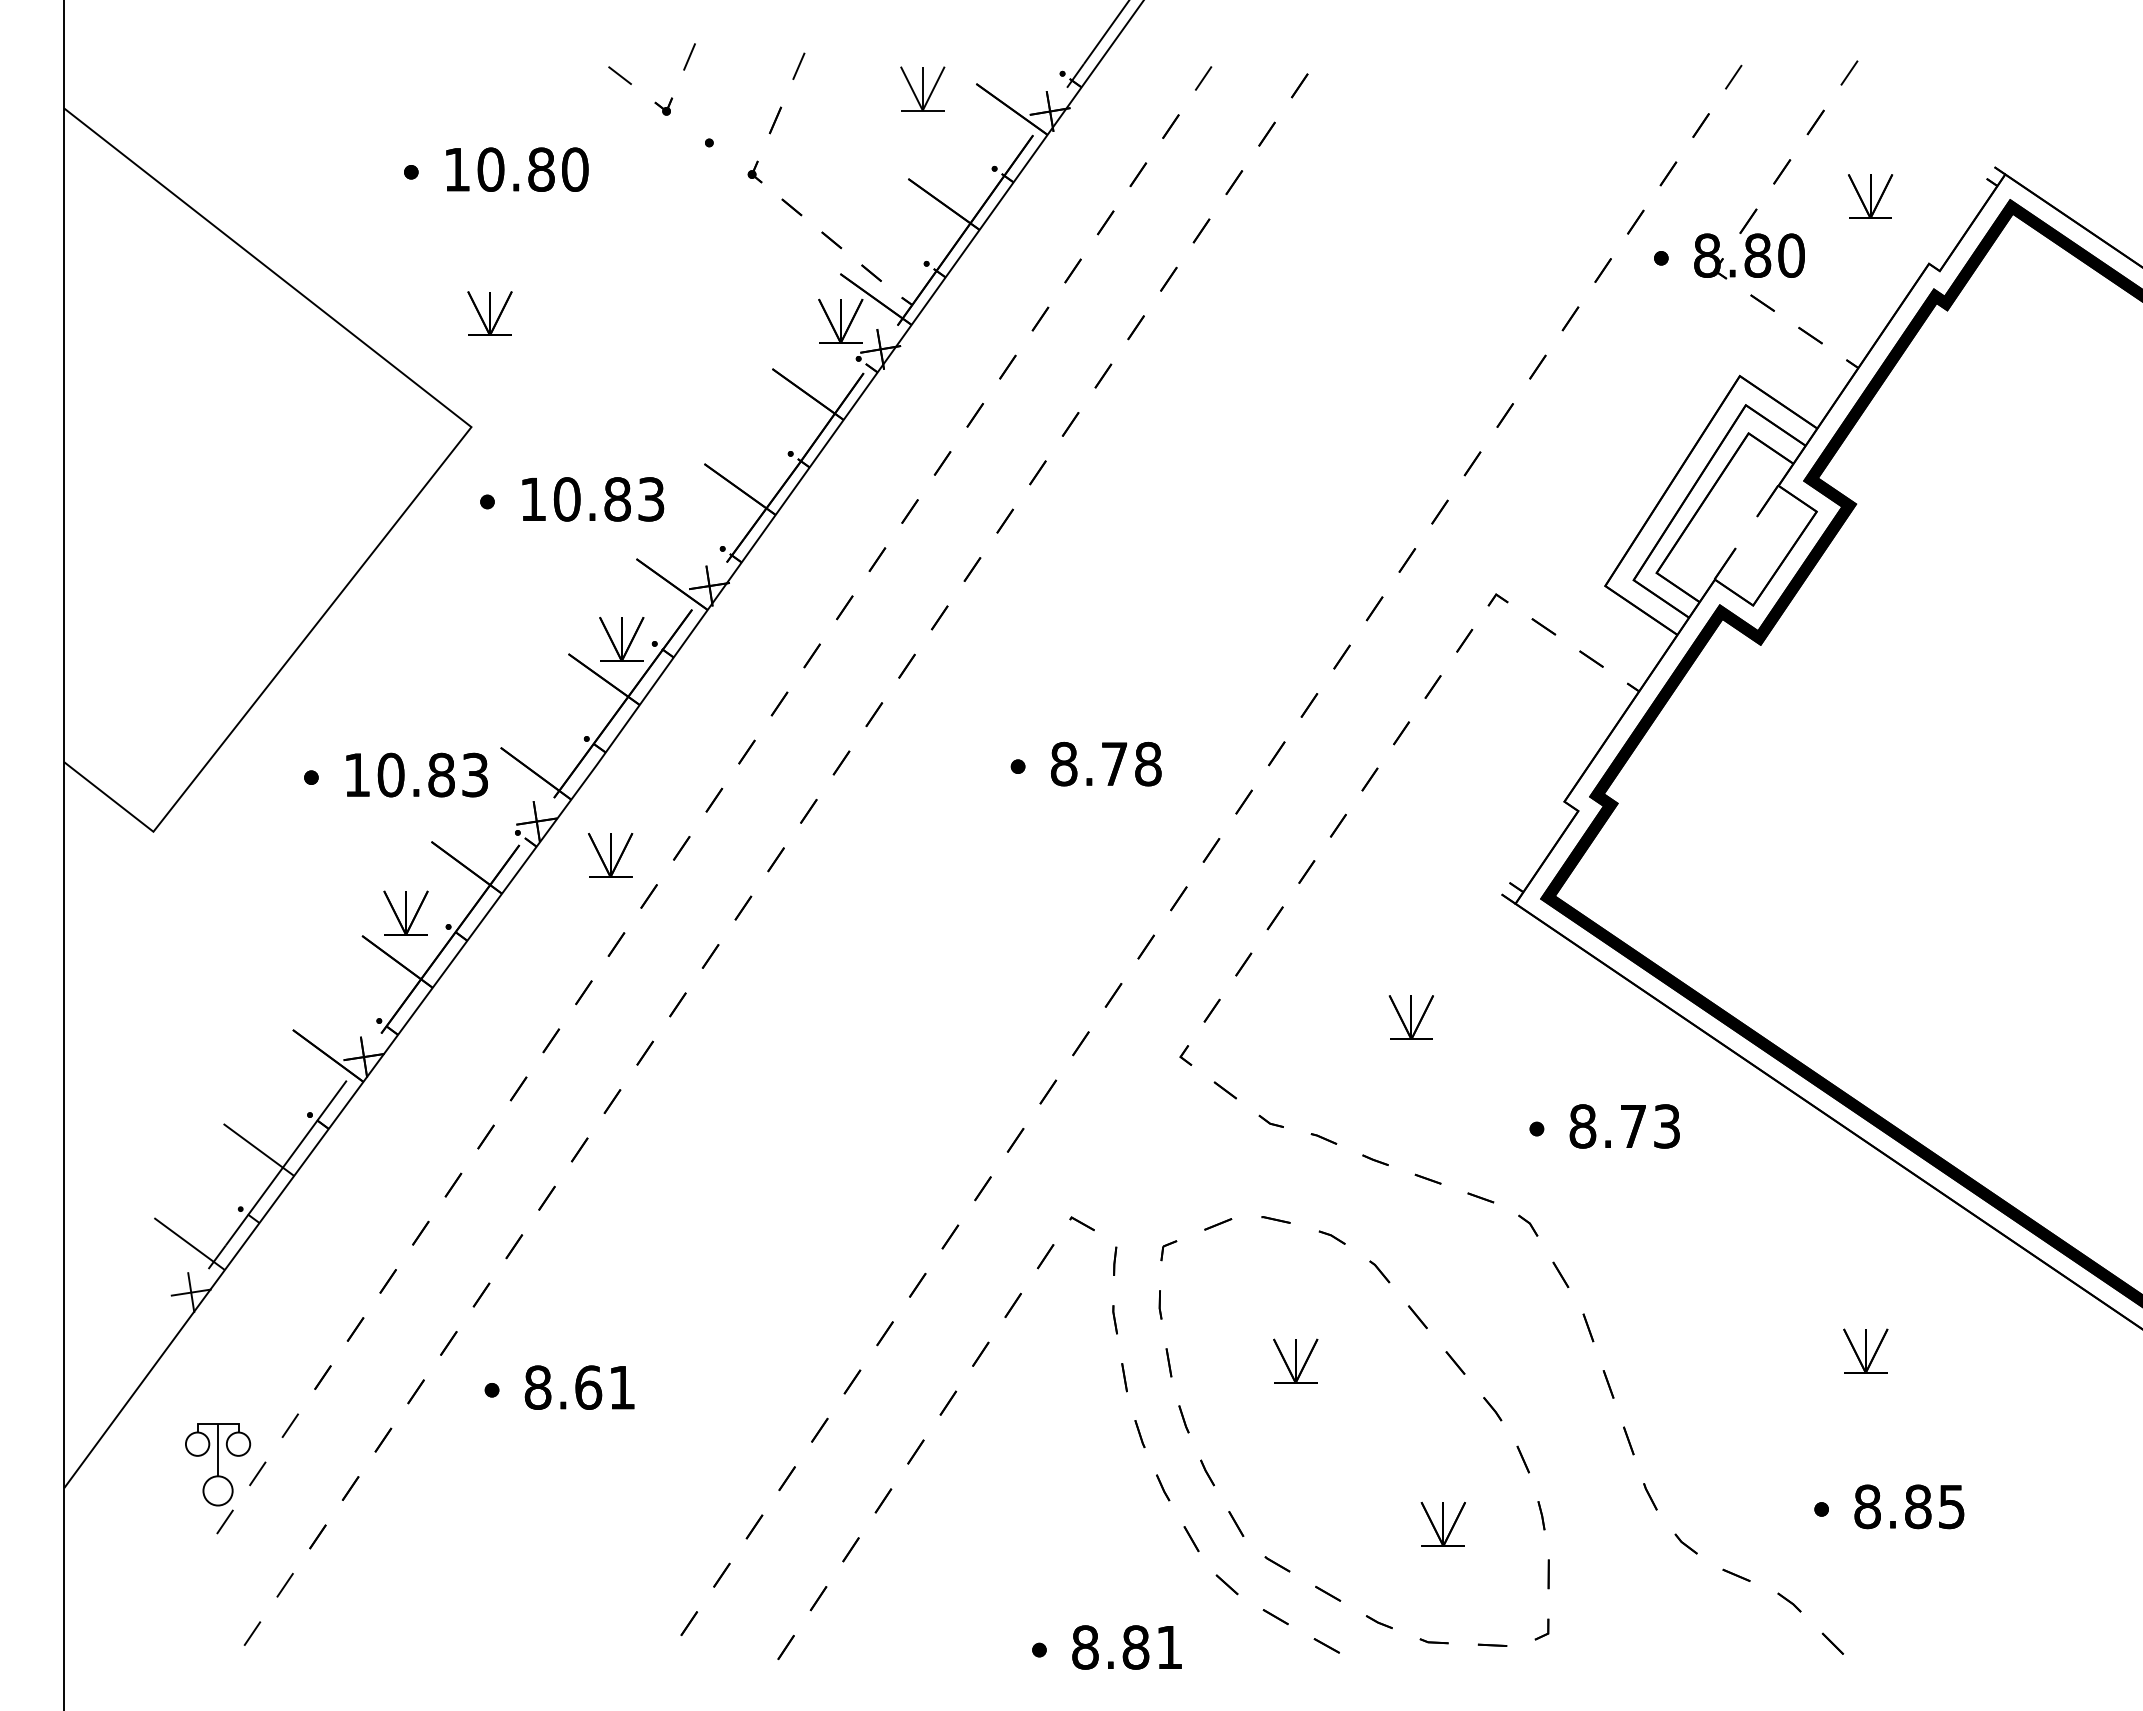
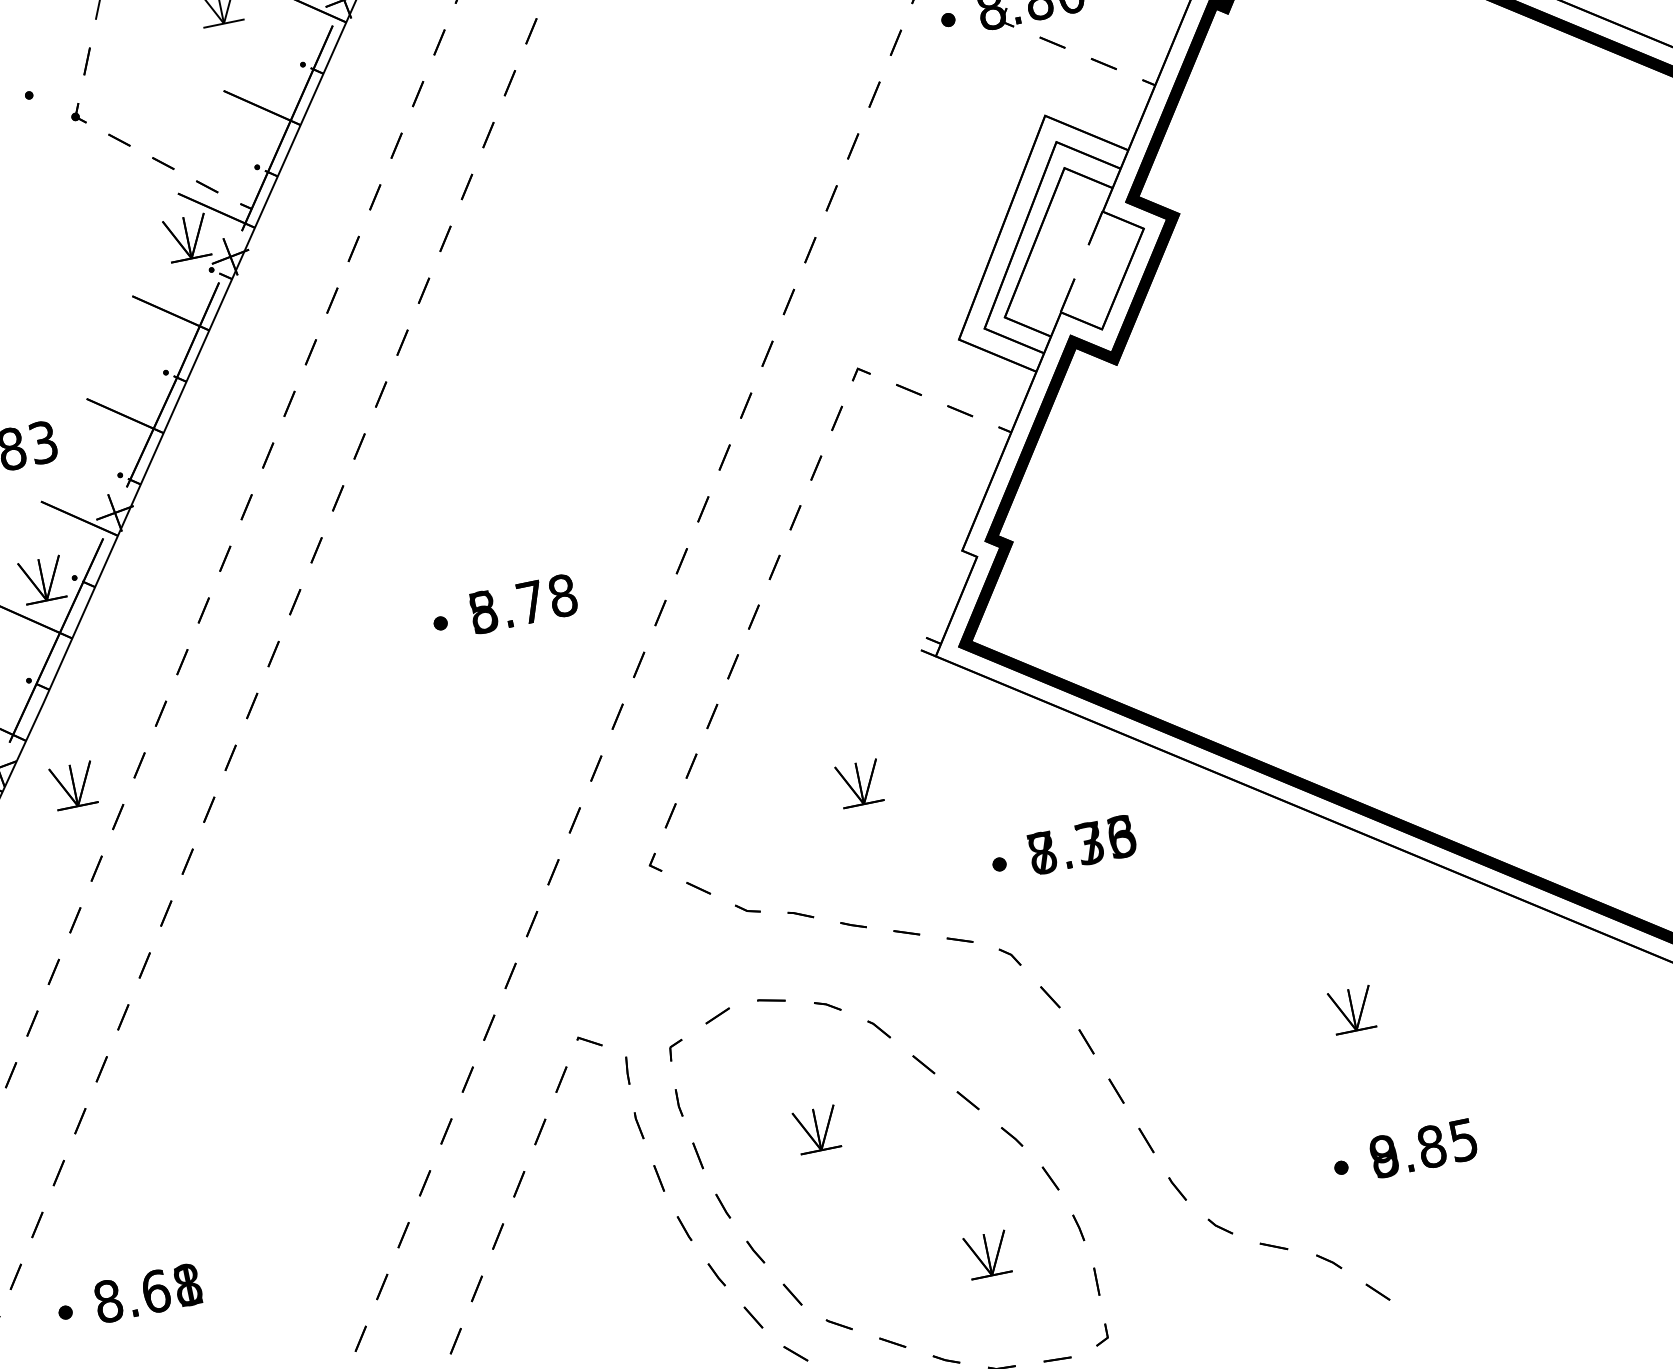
text: (1064, 764) -> (483, 612), 8.78 -> 5.78
text: (1624, 1126) -> (1081, 845), 8.73 -> 7.36
text: (622, 1387) -> (188, 1284), 8.61 -> 8.68
text: (1867, 1506) -> (1384, 1156), 8.85 -> 9.85

